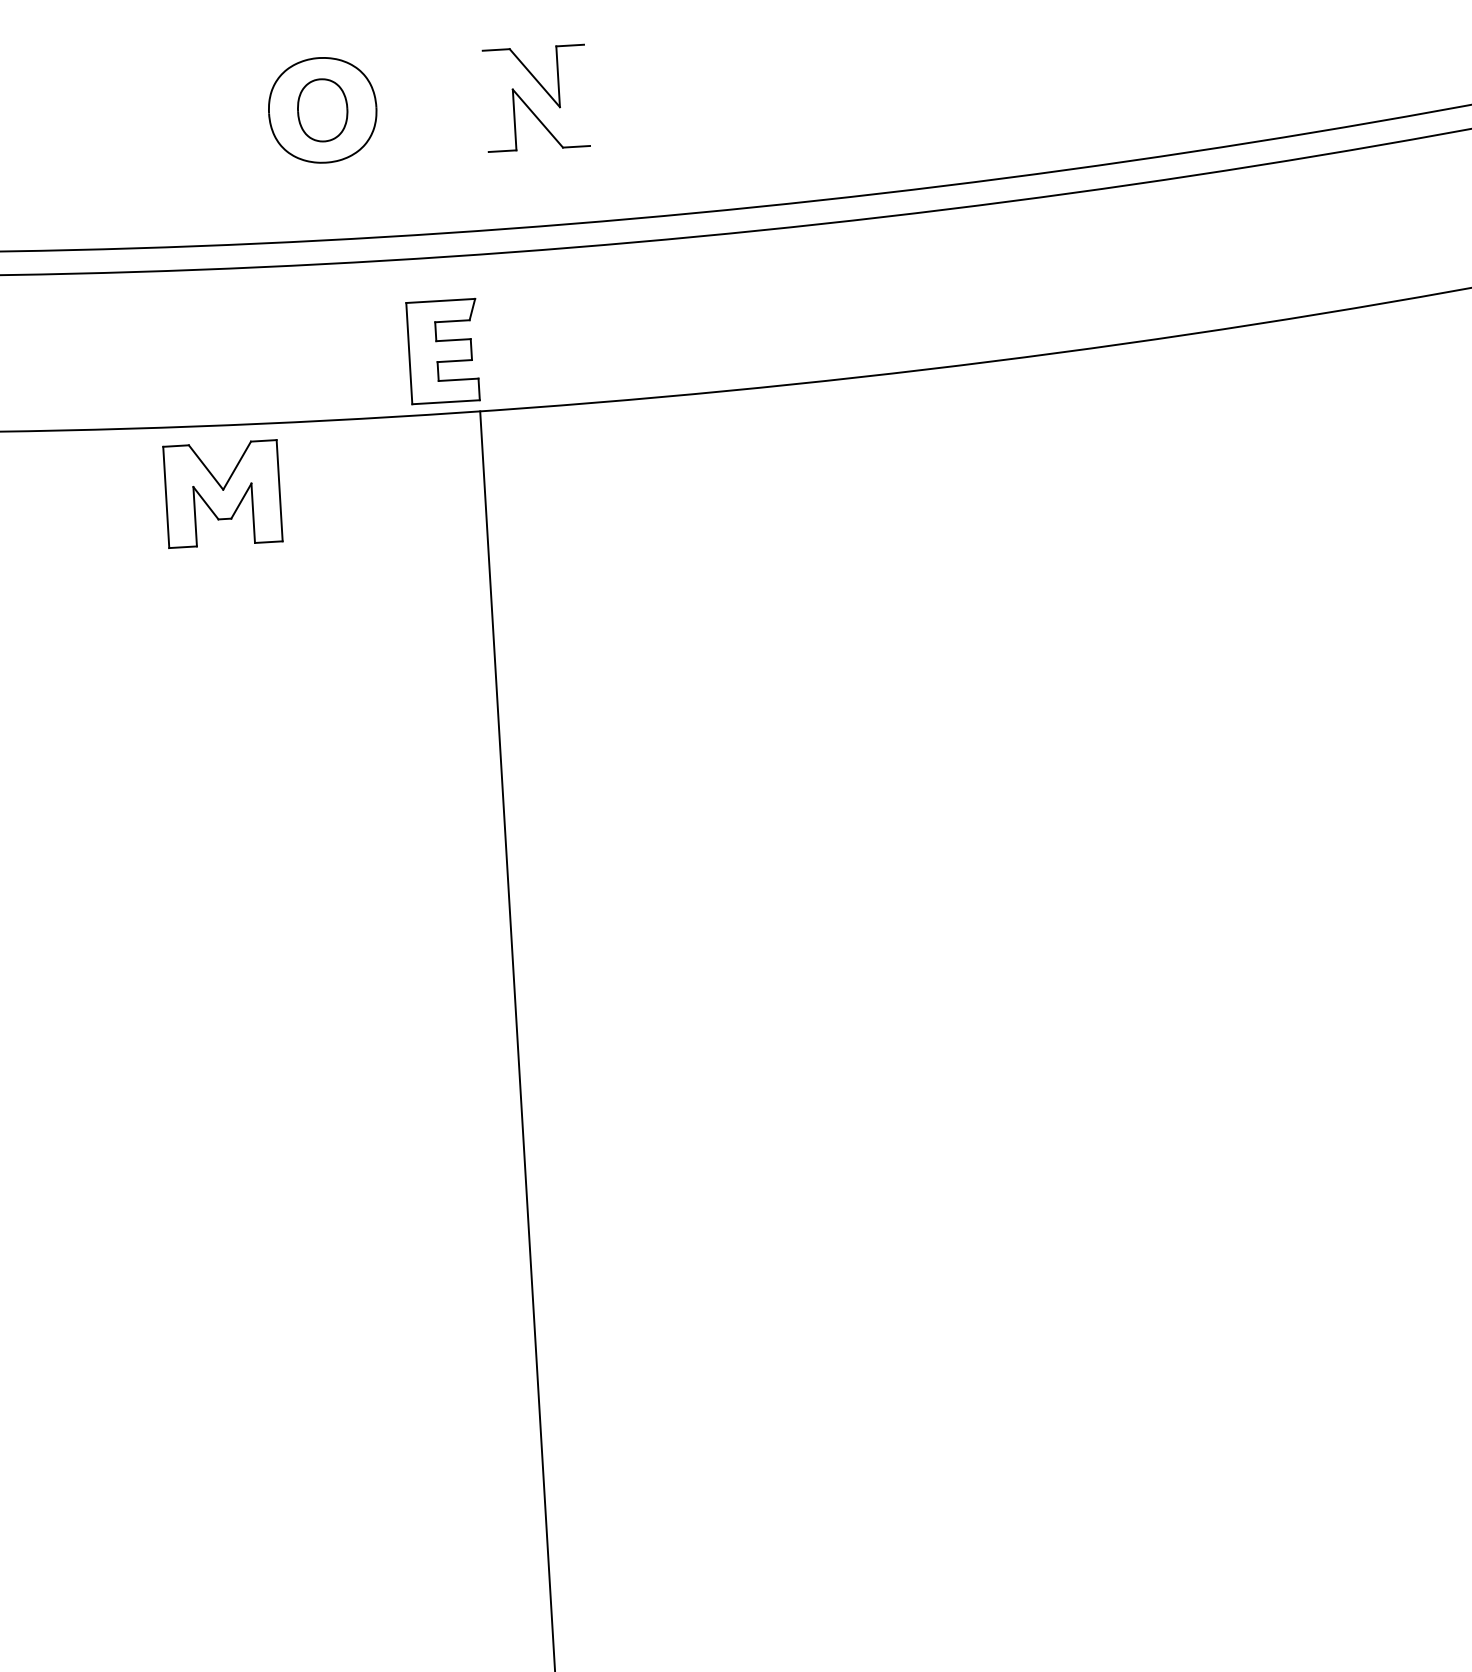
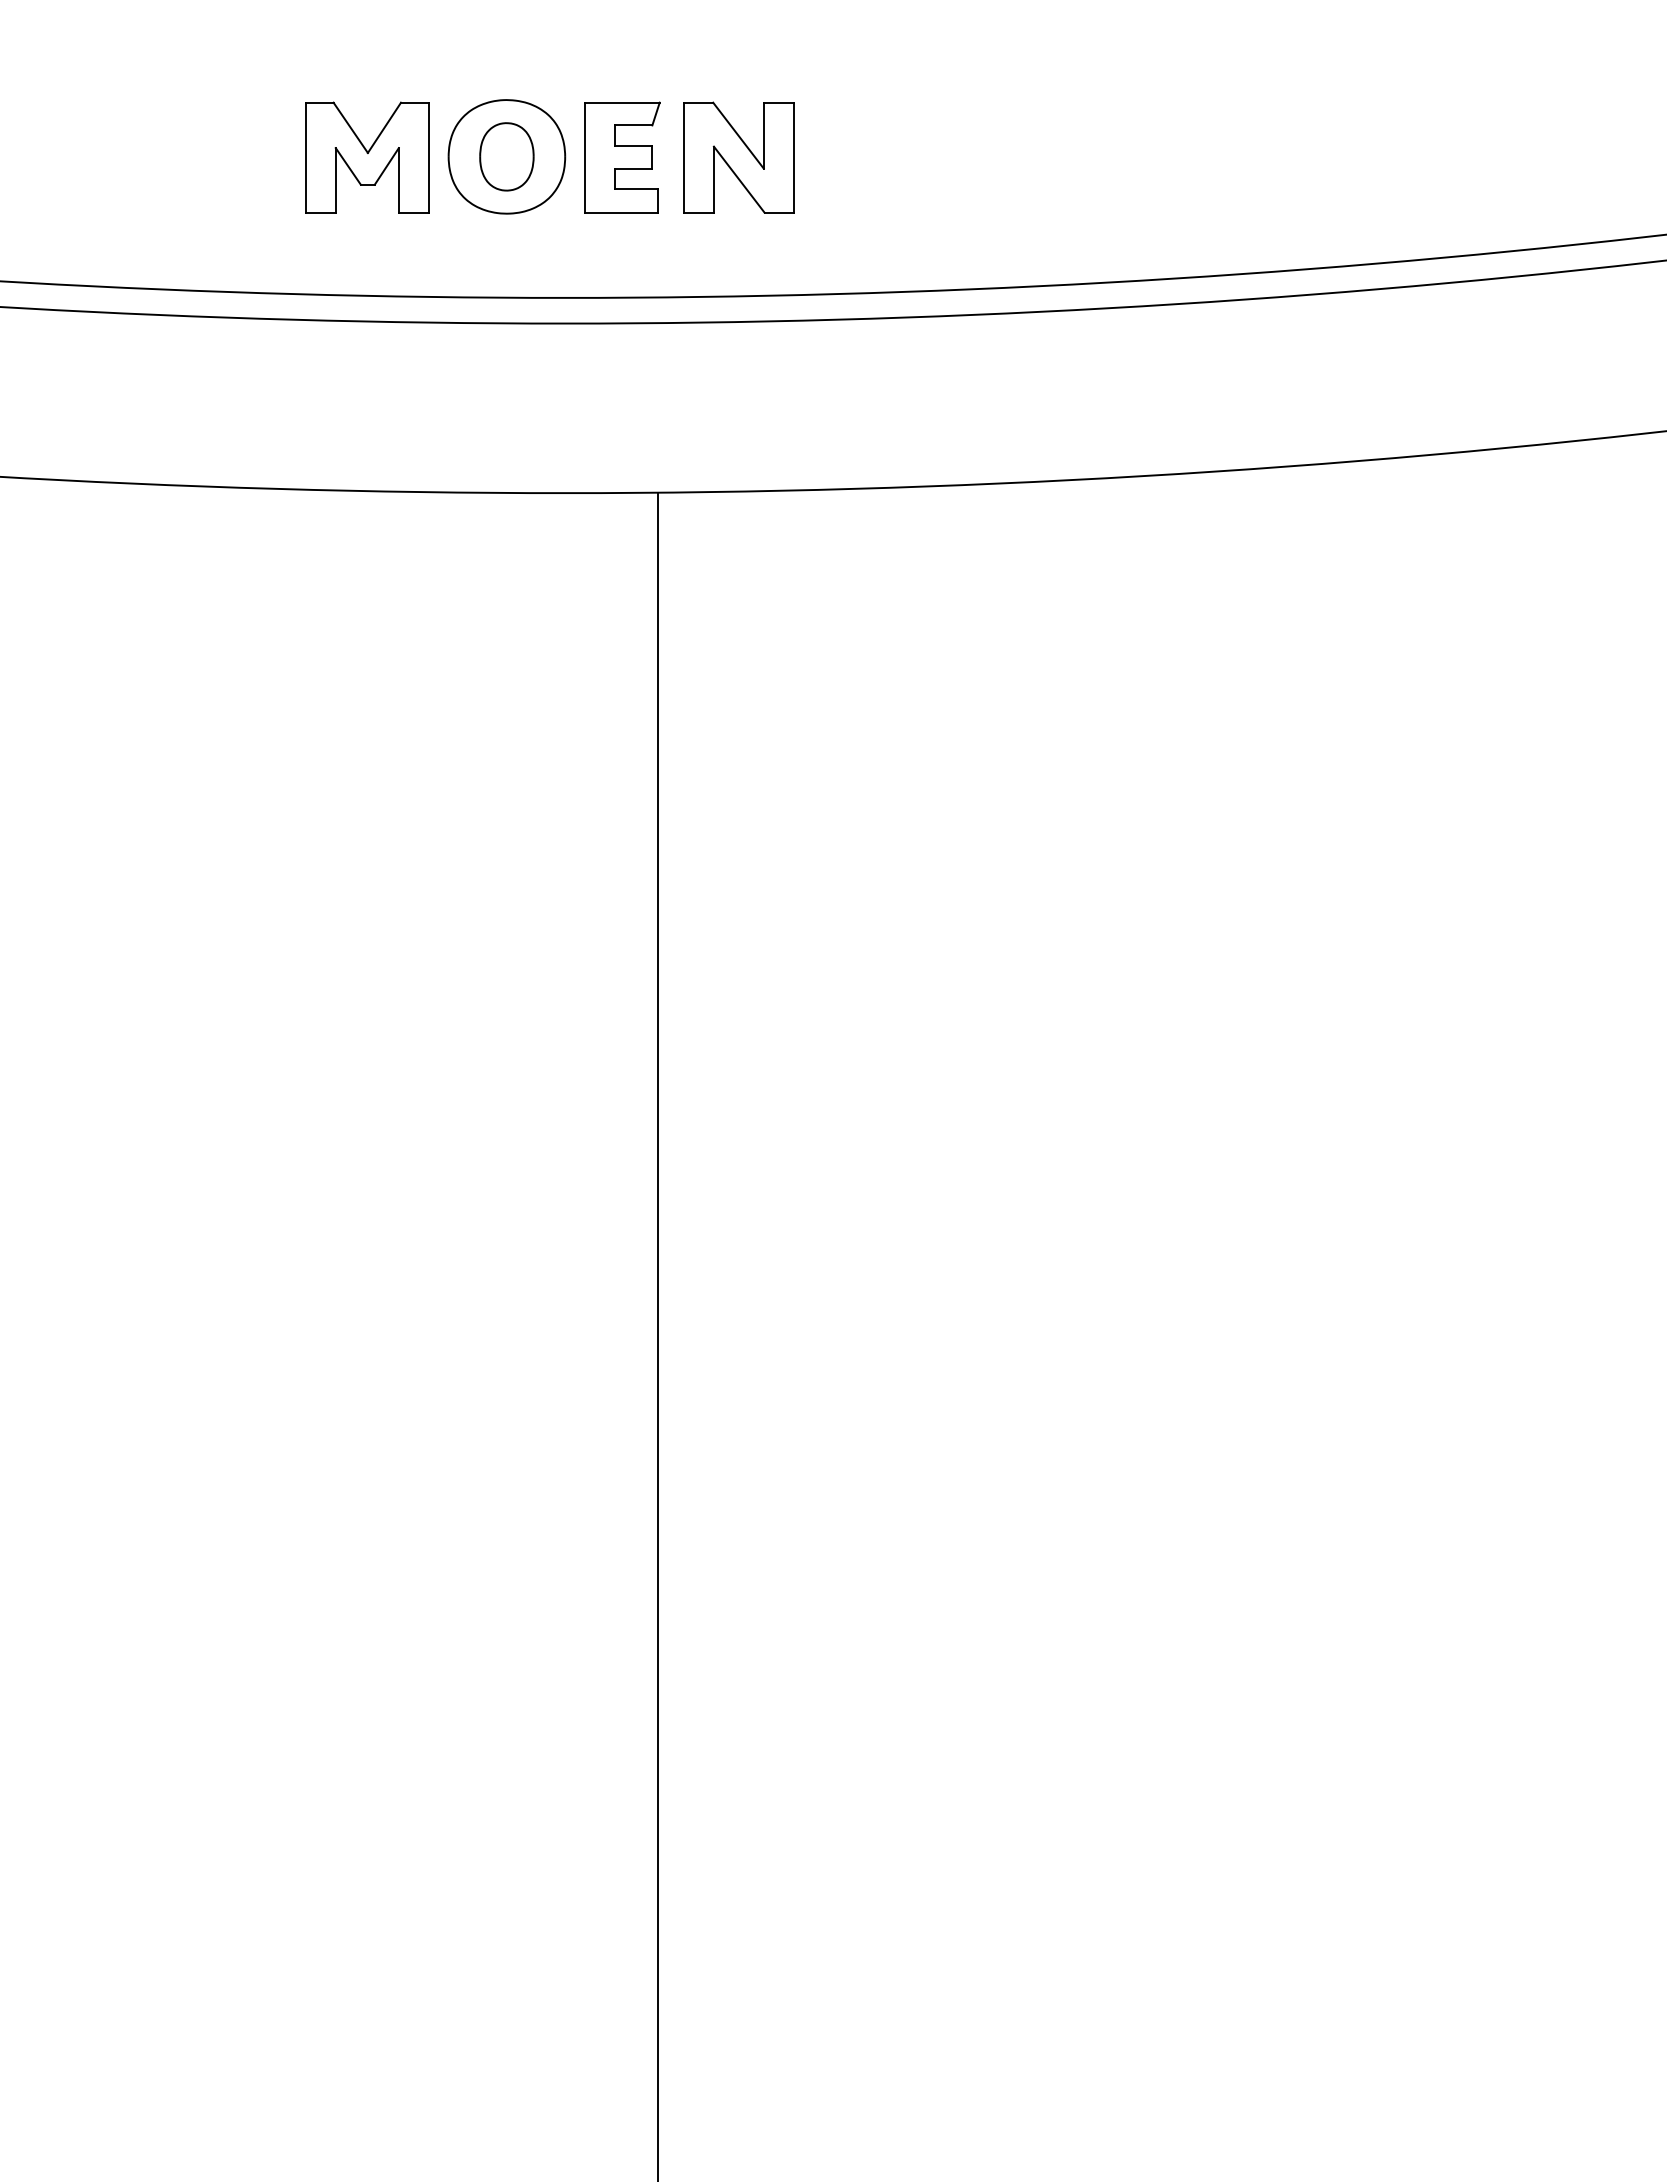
line: (586, 95) -> (793, 157), added
line: (485, 101) -> (683, 157), added
part: (443, 351) -> (622, 157), moved
part: (223, 493) -> (367, 157), moved

